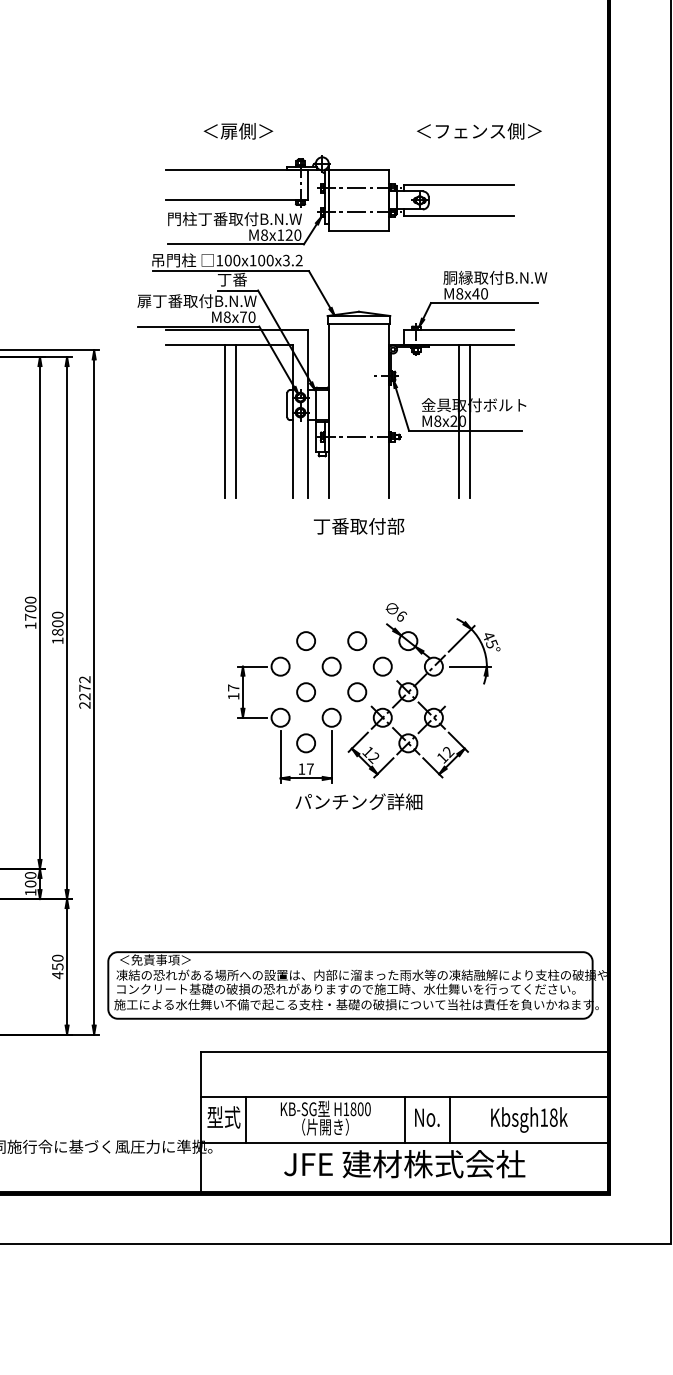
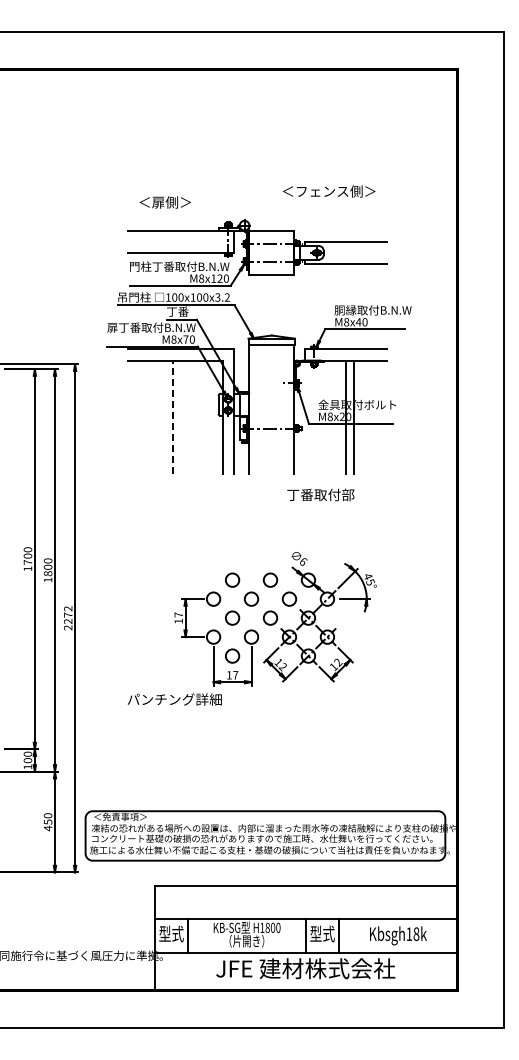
text: (237, 131) -> (164, 202), moved
text: (479, 131) -> (329, 191), moved
line: (236, 420) -> (180, 416), removed
line: (225, 422) -> (172, 417), solid -> dashed
text: (358, 525) -> (320, 494), moved
text: (358, 801) -> (174, 699), moved
text: (427, 1116) -> (322, 933), No. -> 型式

